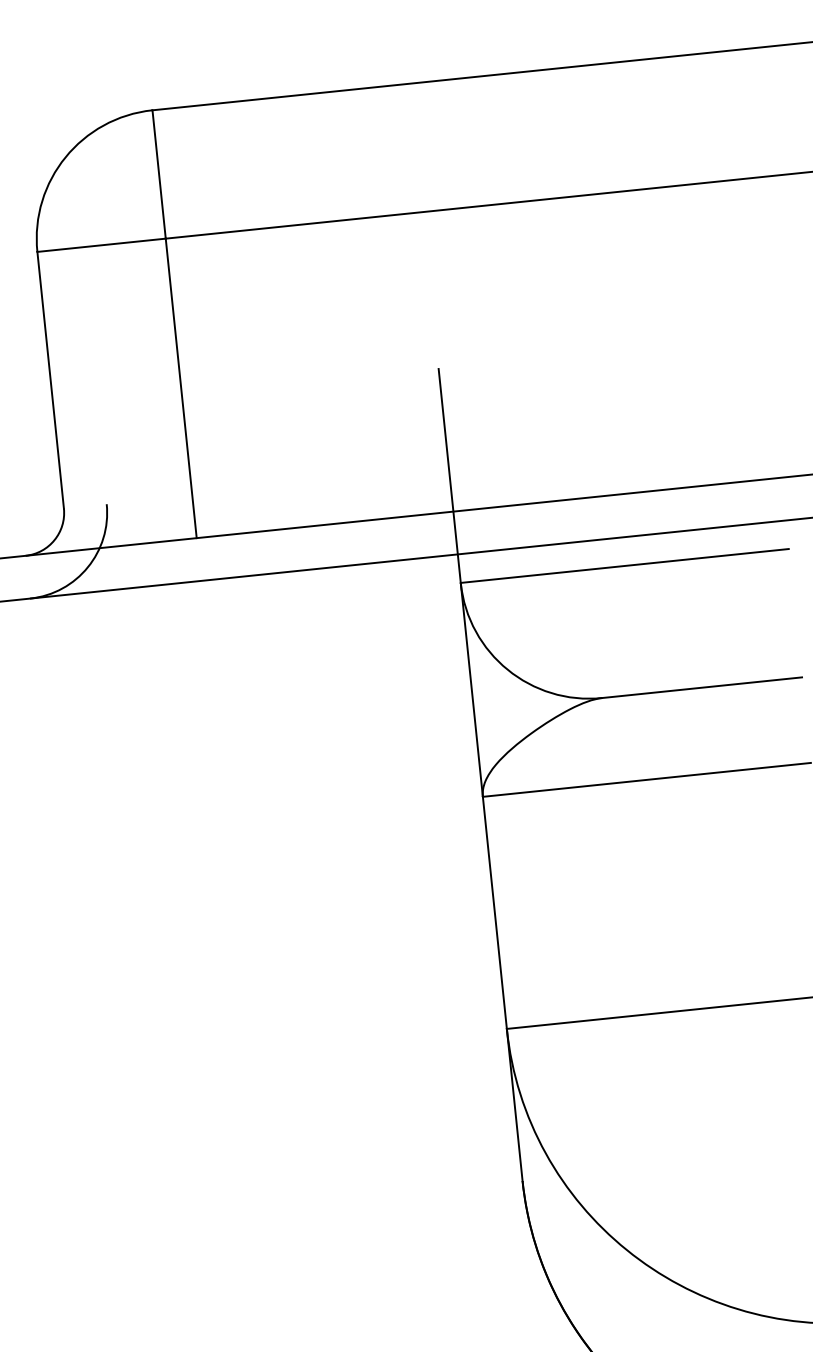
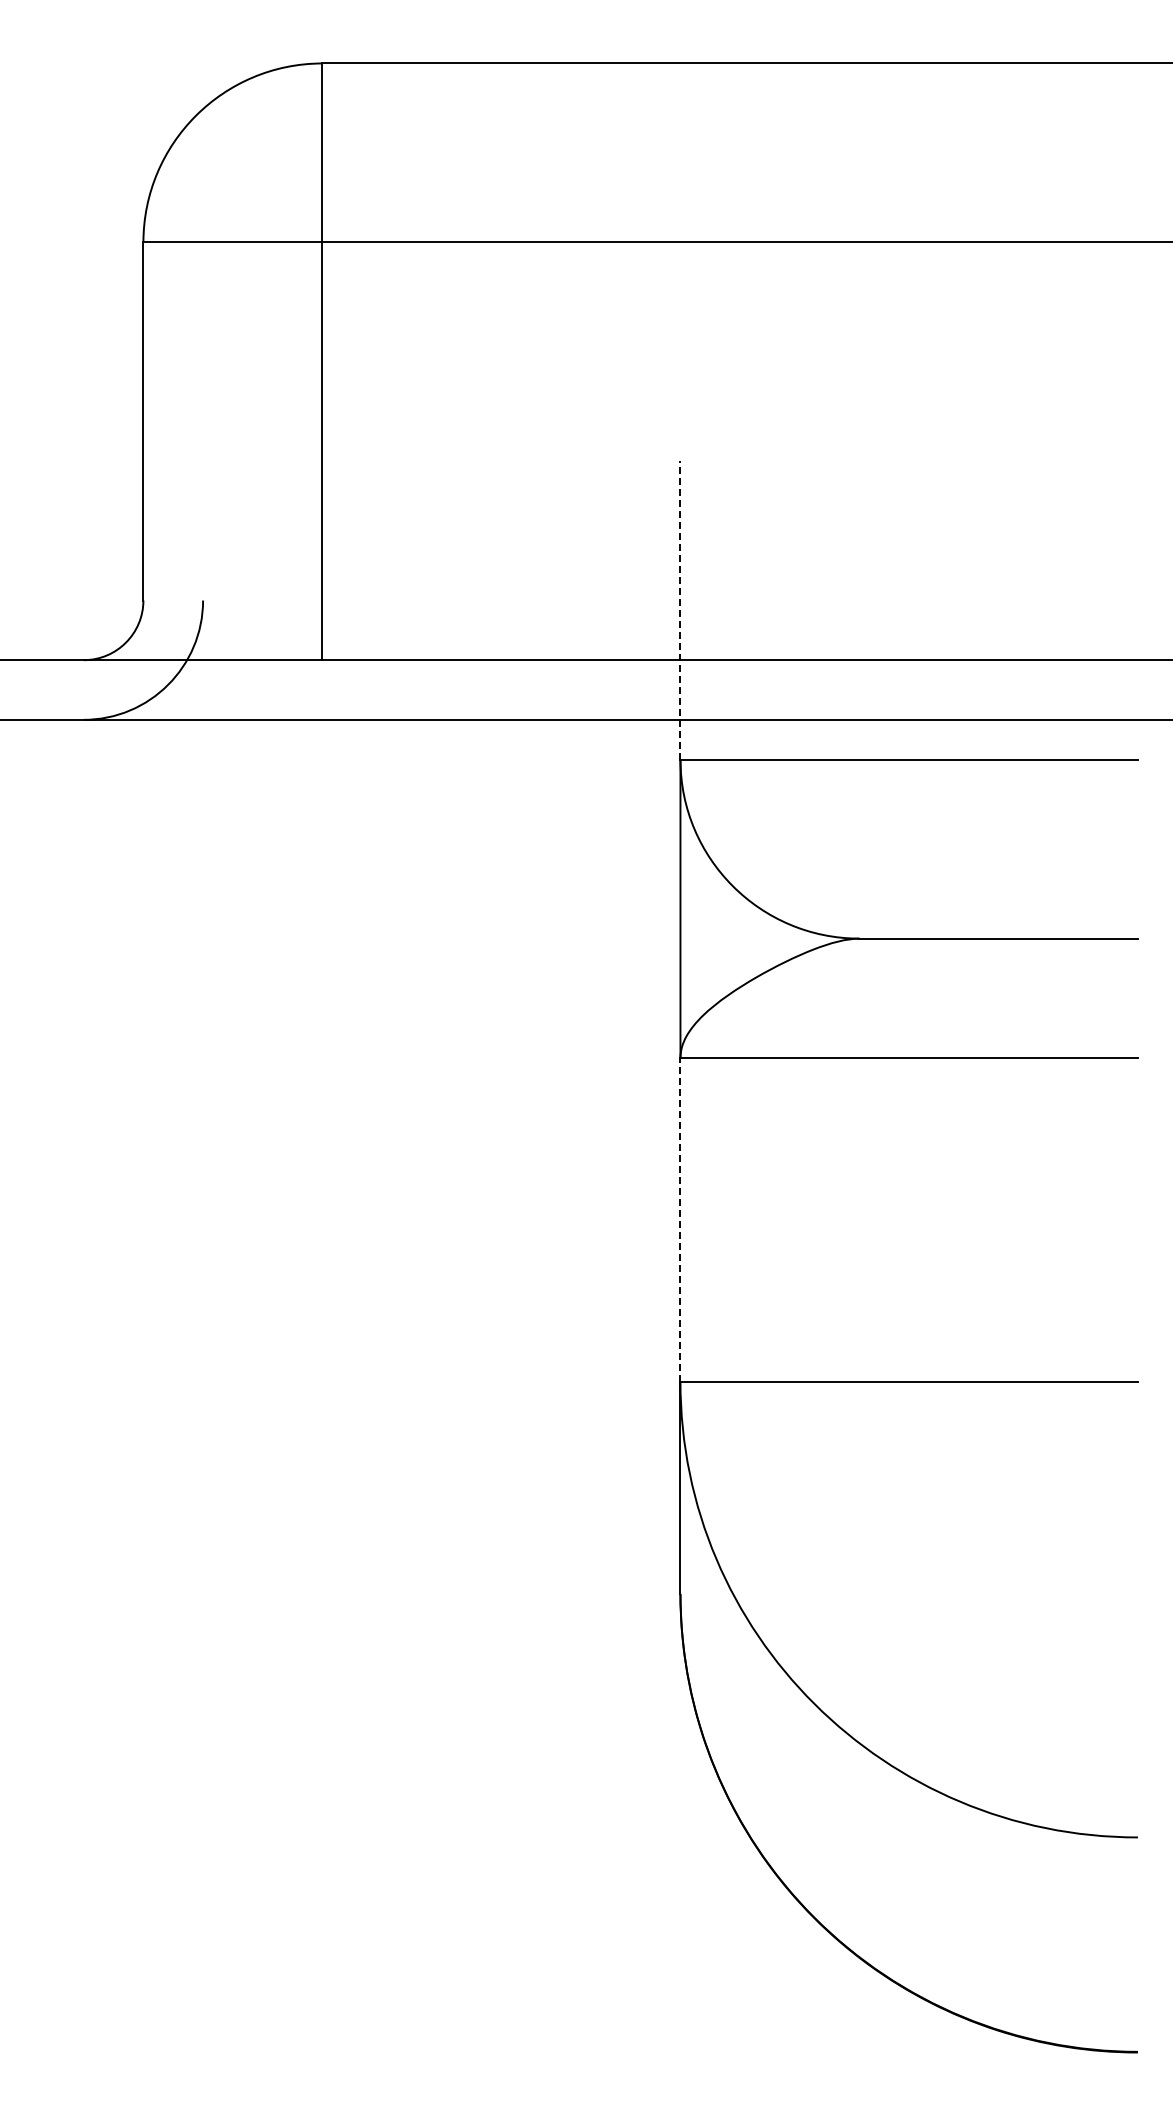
line: (449, 475) -> (680, 609), solid -> dashed
line: (494, 912) -> (680, 1219), solid -> dashed

